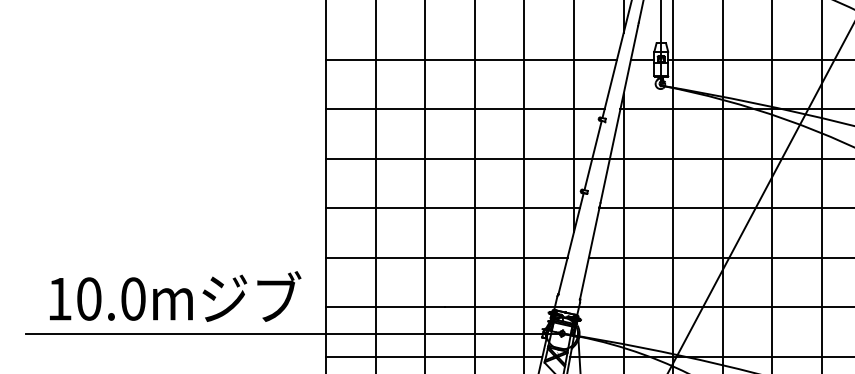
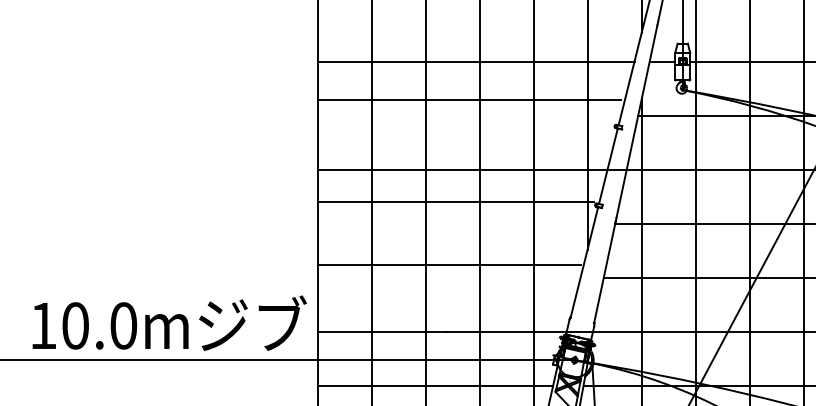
line: (465, 109) -> (469, 100), moved
line: (452, 208) -> (455, 202), moved
line: (446, 257) -> (448, 264), moved
text: (175, 296) -> (169, 323), moved

